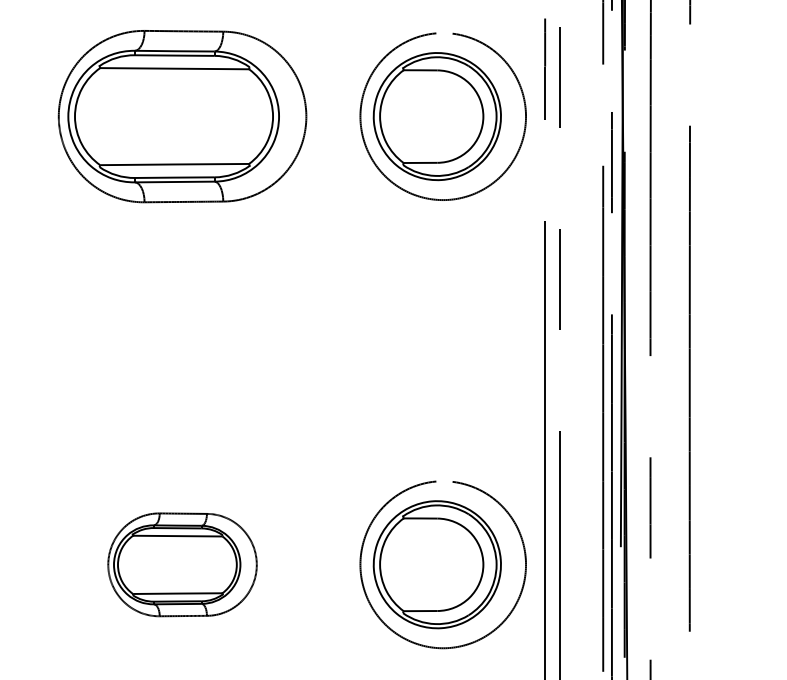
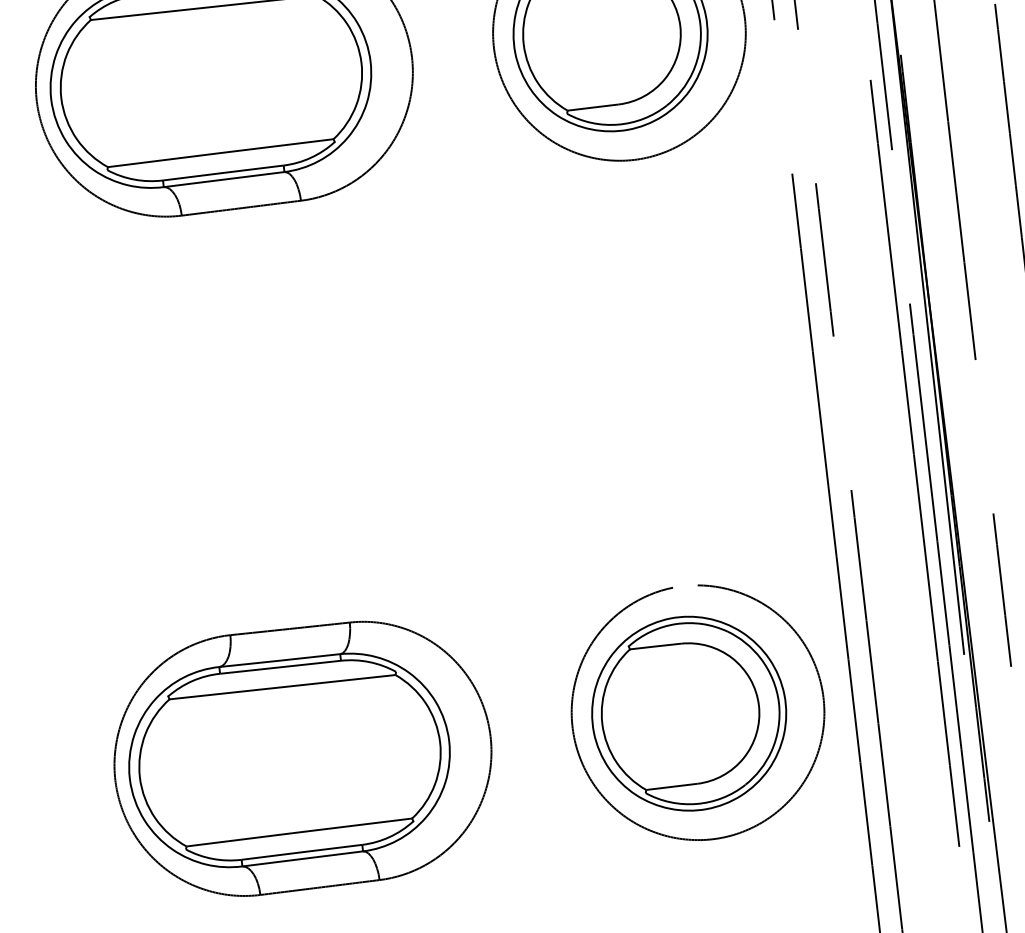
part: (182, 564) -> (302, 758), size x1.67

